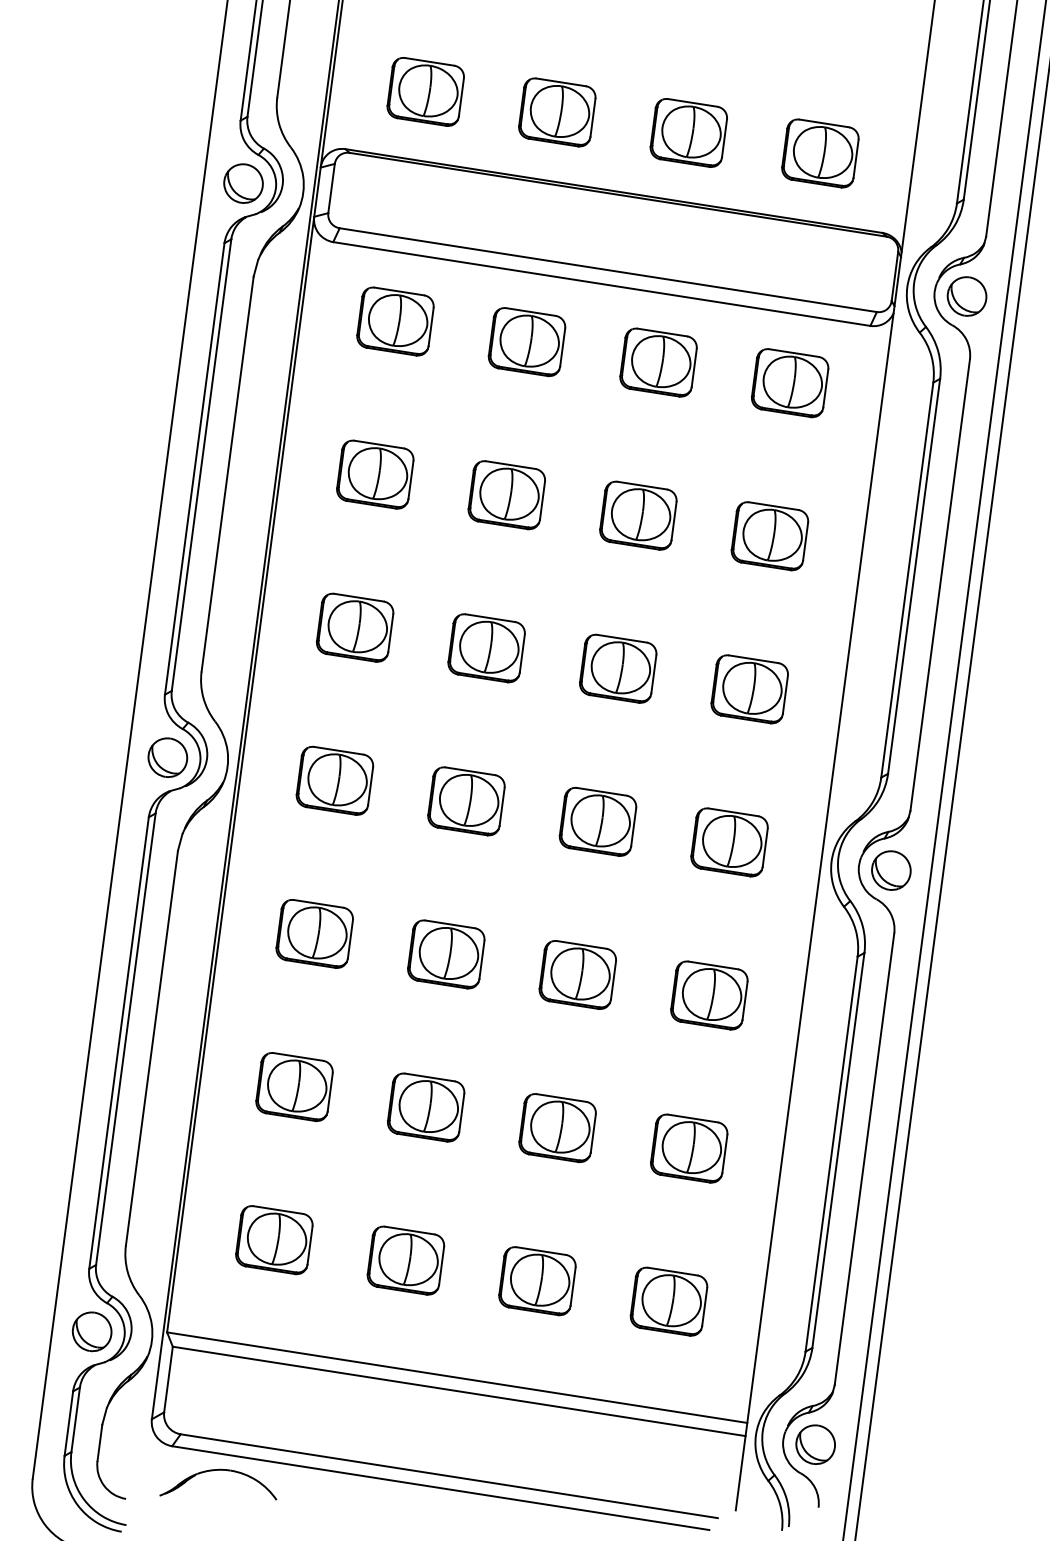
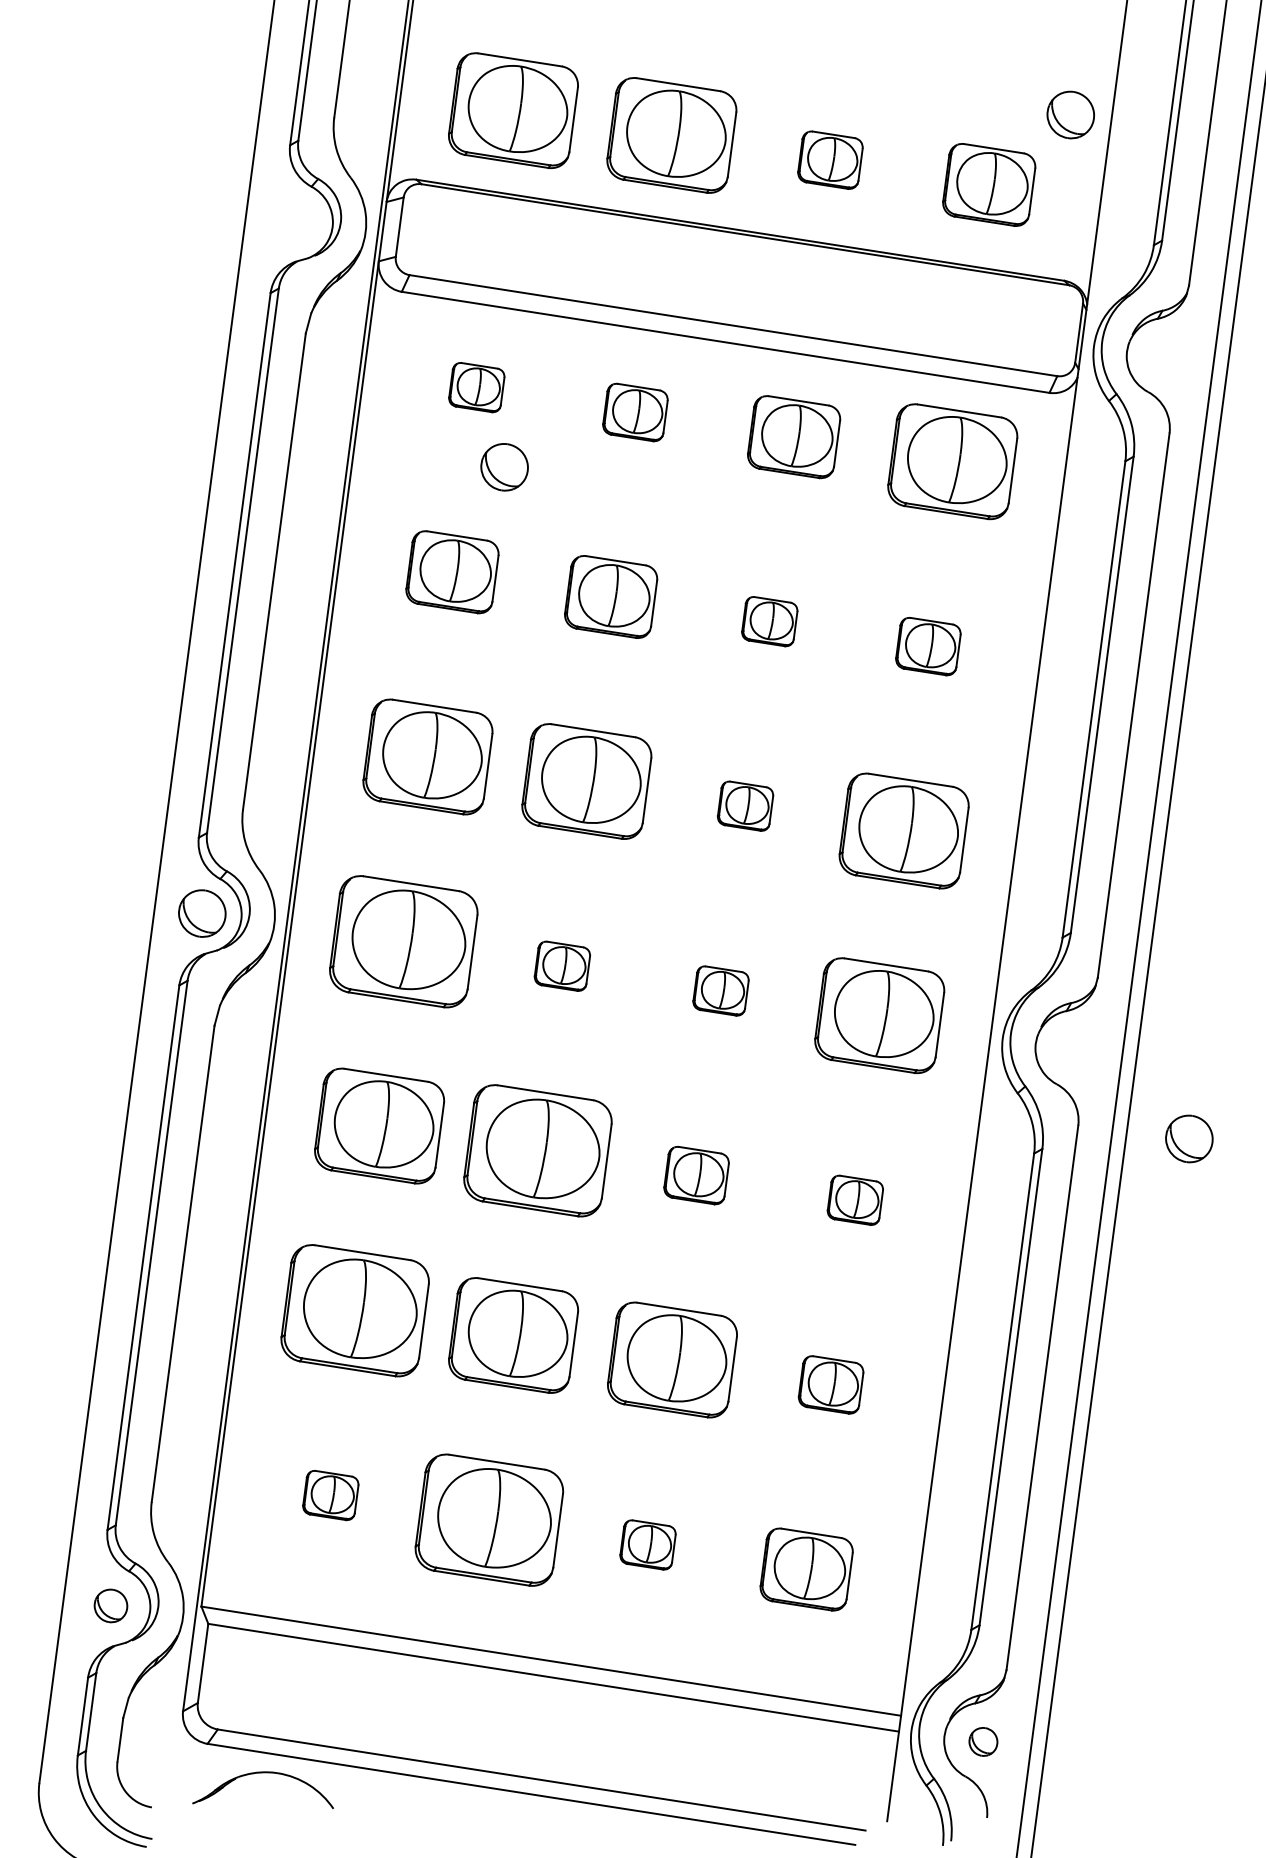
part: (425, 91) -> (513, 110), size x1.4
part: (557, 112) -> (672, 135), size x1.4
part: (688, 132) -> (830, 159), size x0.7
part: (243, 183) -> (504, 467), moved
part: (966, 296) -> (1070, 115), moved
part: (395, 321) -> (476, 387), size x0.6
part: (526, 342) -> (634, 412), size x0.7
part: (789, 383) -> (951, 462), size x1.4
part: (638, 515) -> (769, 621), size x0.6
part: (769, 536) -> (927, 646), size x0.7
part: (355, 627) -> (428, 756), size x1.4
part: (486, 648) -> (586, 781), size x1.4
part: (618, 668) -> (745, 805), size x0.6
part: (749, 689) -> (903, 831), size x1.4
part: (334, 780) -> (403, 941), size x1.6
part: (466, 801) -> (562, 966), size x0.6
part: (597, 821) -> (720, 990), size x0.6
part: (729, 842) -> (879, 1015), size x1.4
part: (891, 870) -> (1189, 1138), moved
part: (314, 933) -> (379, 1125), size x1.4
part: (446, 954) -> (538, 1150), size x1.6
part: (577, 974) -> (696, 1175), size x0.7
part: (709, 995) -> (855, 1200), size x0.6
part: (294, 1086) -> (355, 1310), size x1.6
part: (426, 1107) -> (514, 1335), size x1.4
part: (557, 1128) -> (672, 1360), size x1.4
part: (689, 1148) -> (831, 1384), size x0.7
part: (274, 1240) -> (330, 1495), size x0.6
part: (405, 1260) -> (488, 1519), size x1.6
part: (537, 1281) -> (648, 1545), size x0.6
part: (91, 1331) -> (110, 1605), size x0.7
part: (815, 1444) -> (983, 1741), size x0.6

